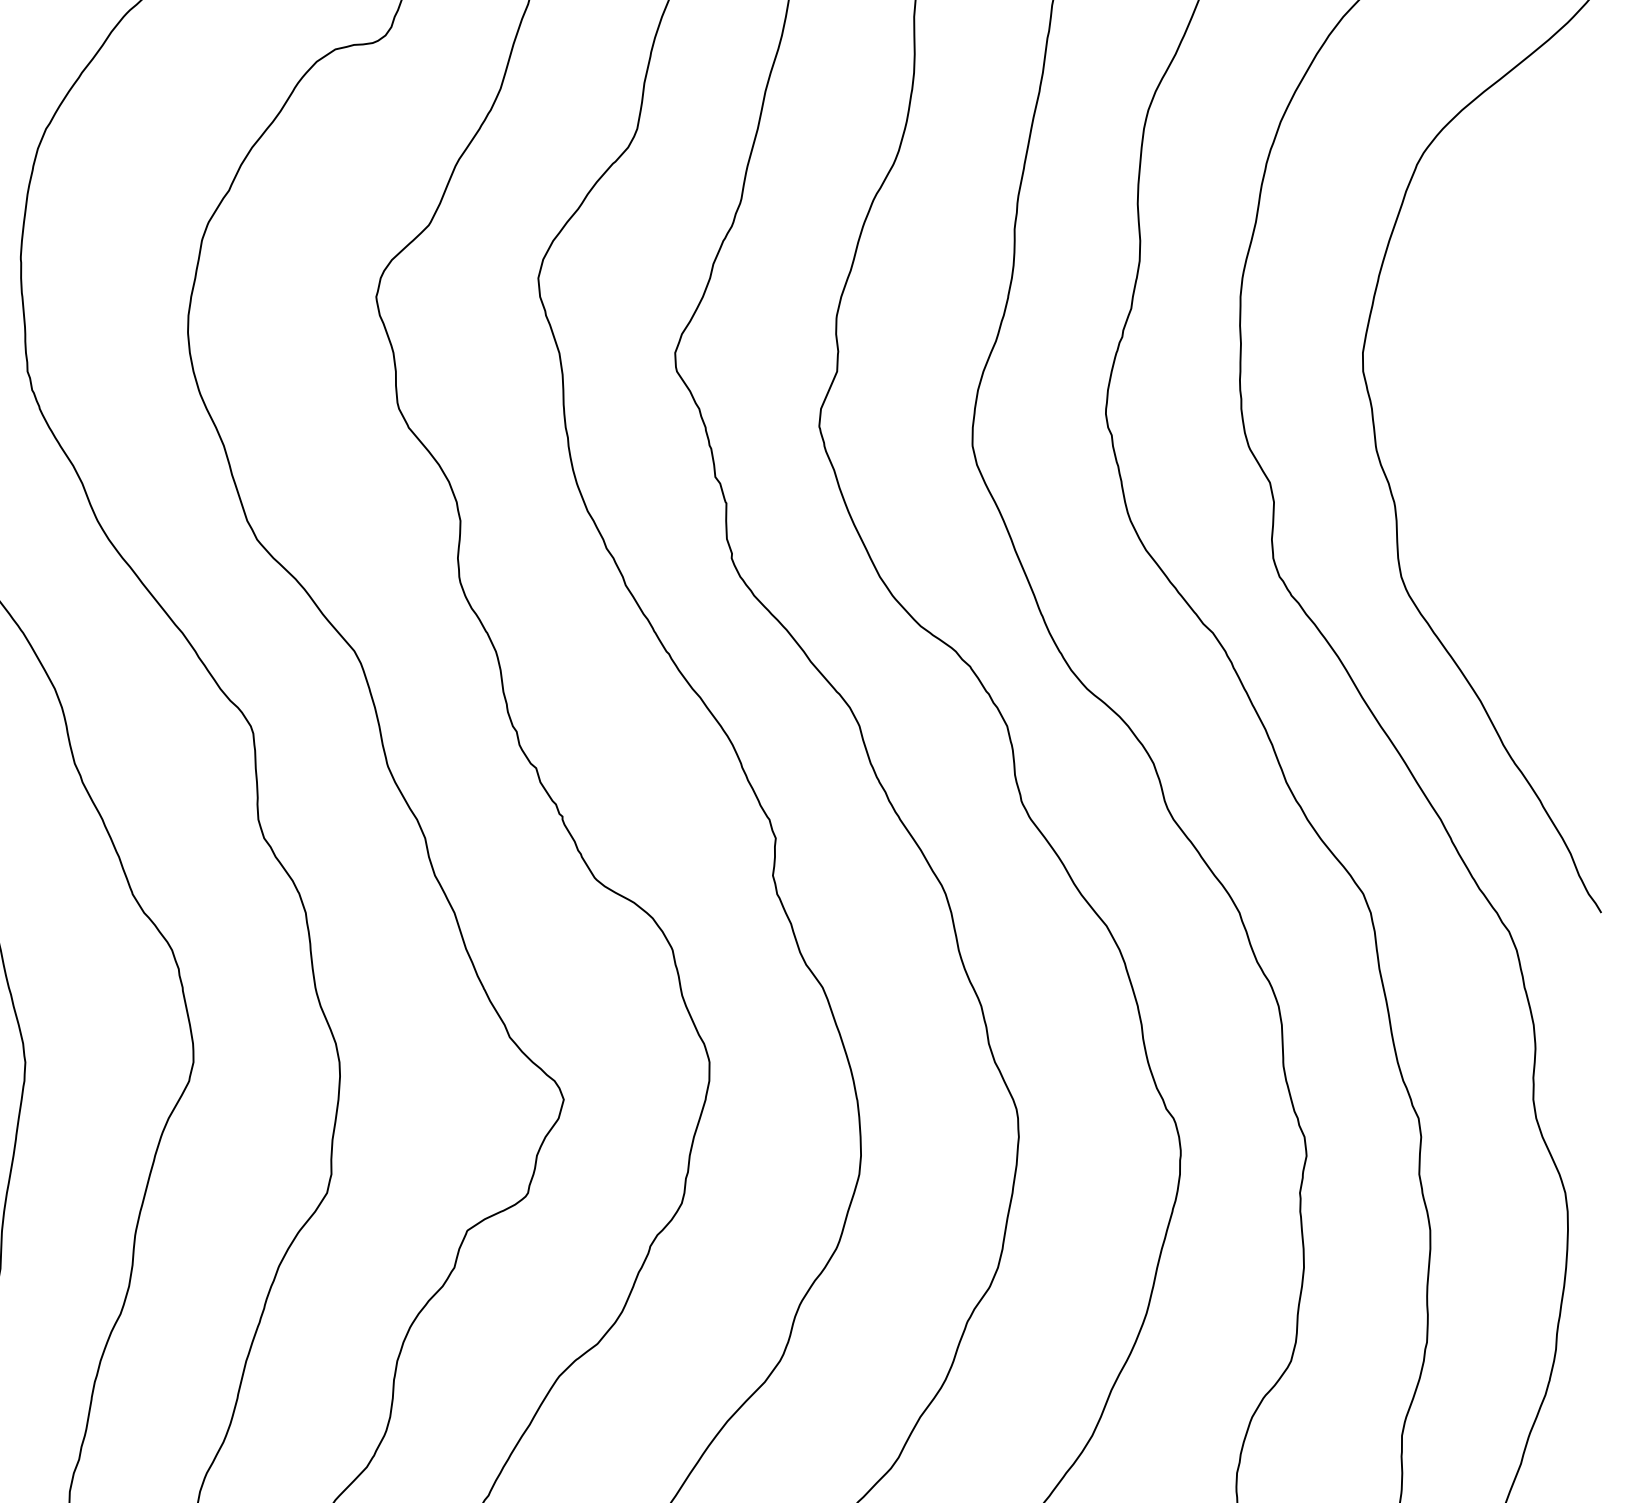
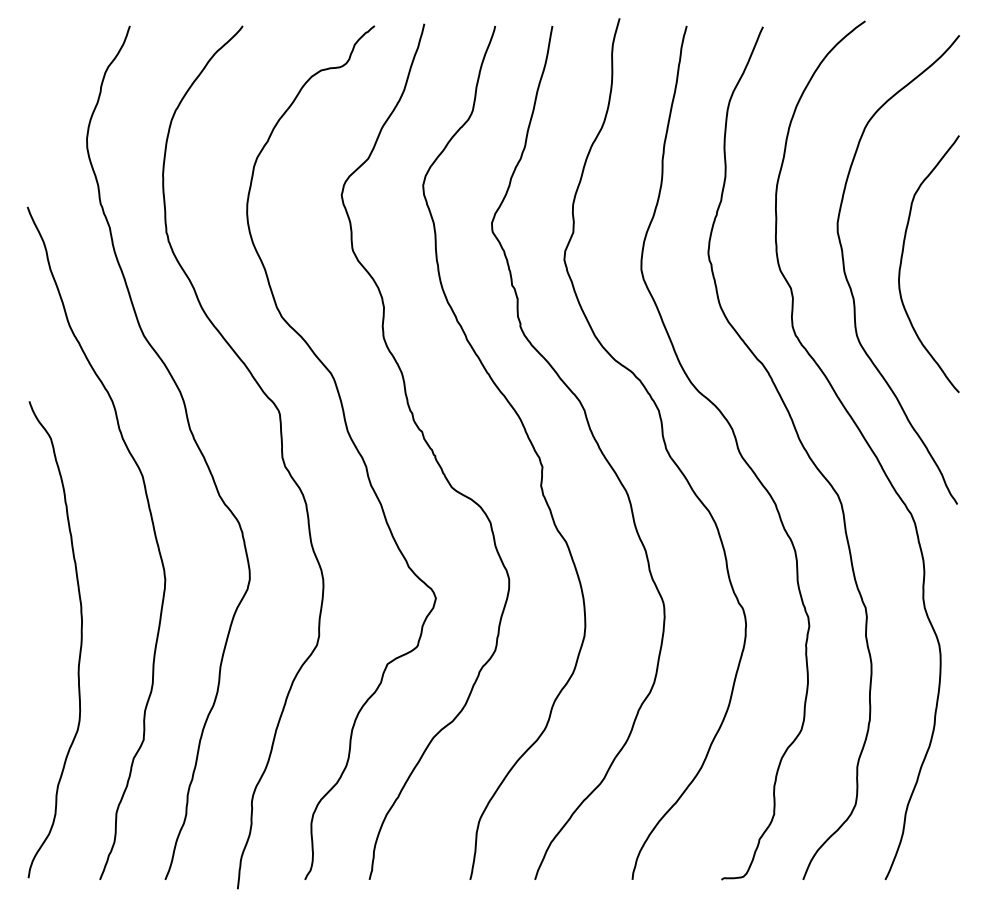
curve: (1491, 427) -> (902, 260), added

